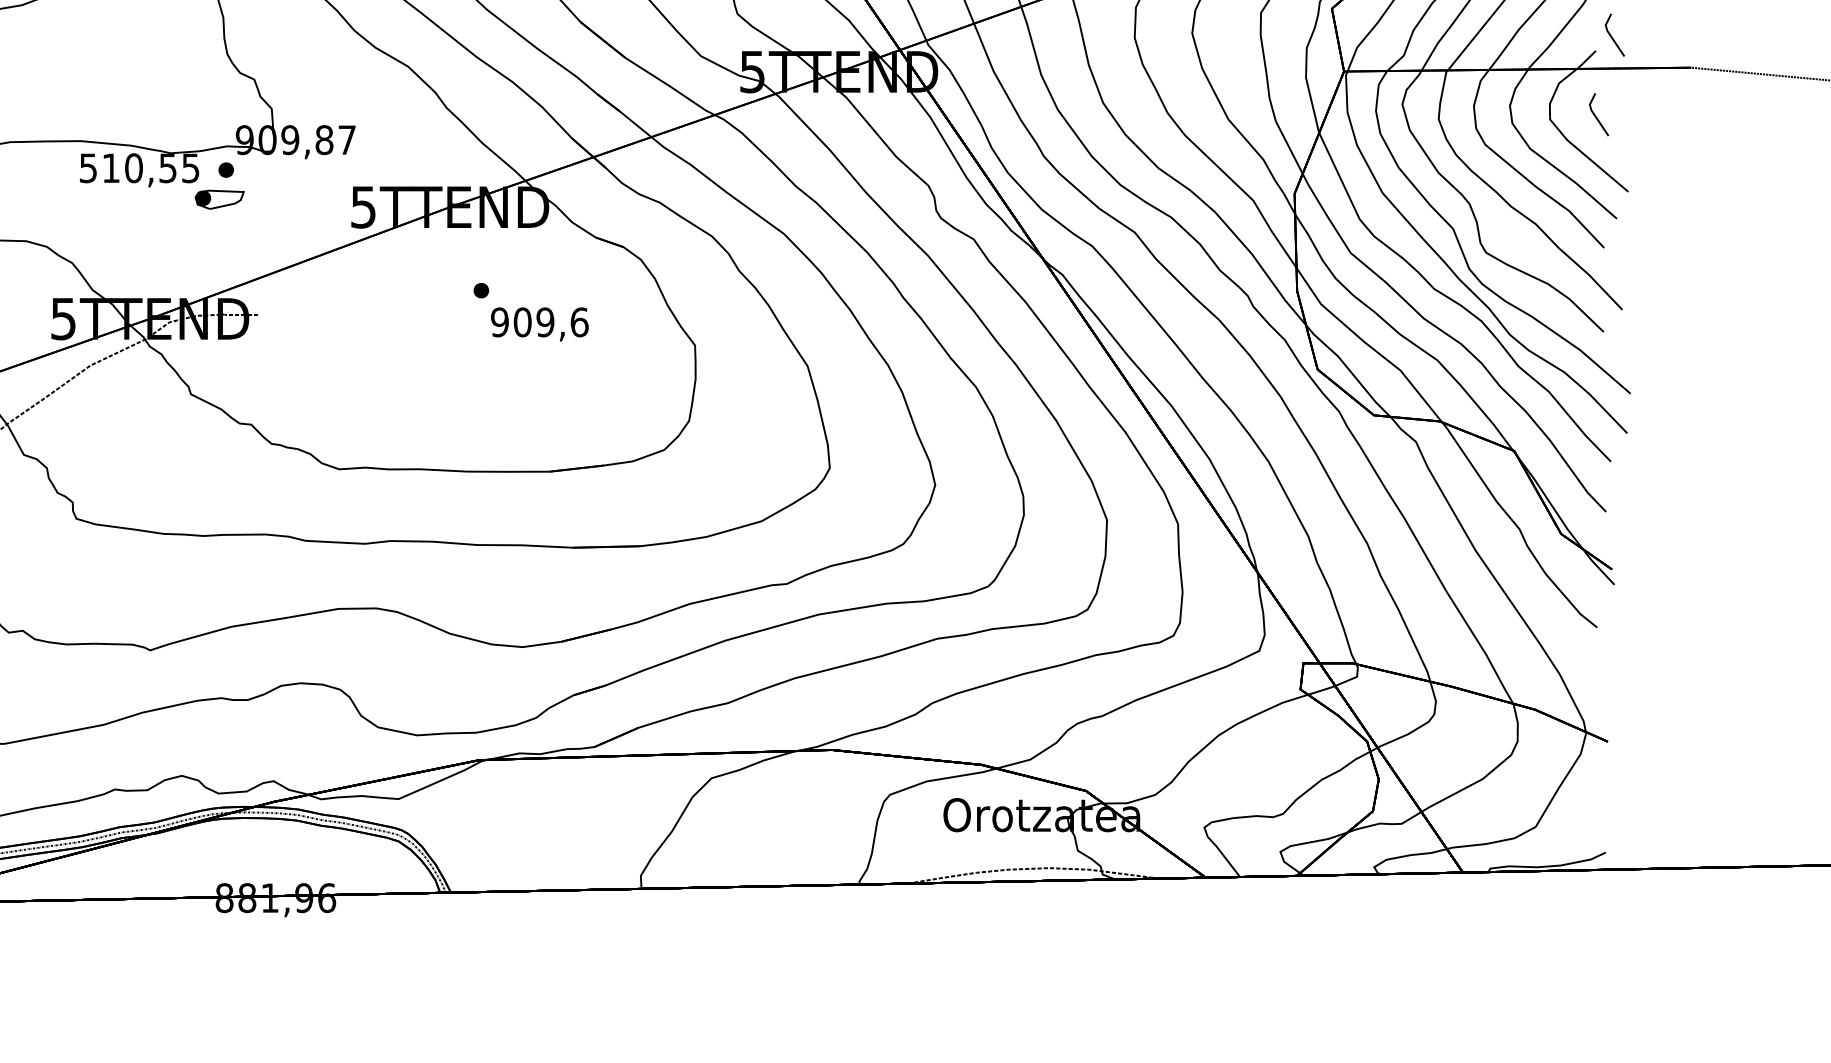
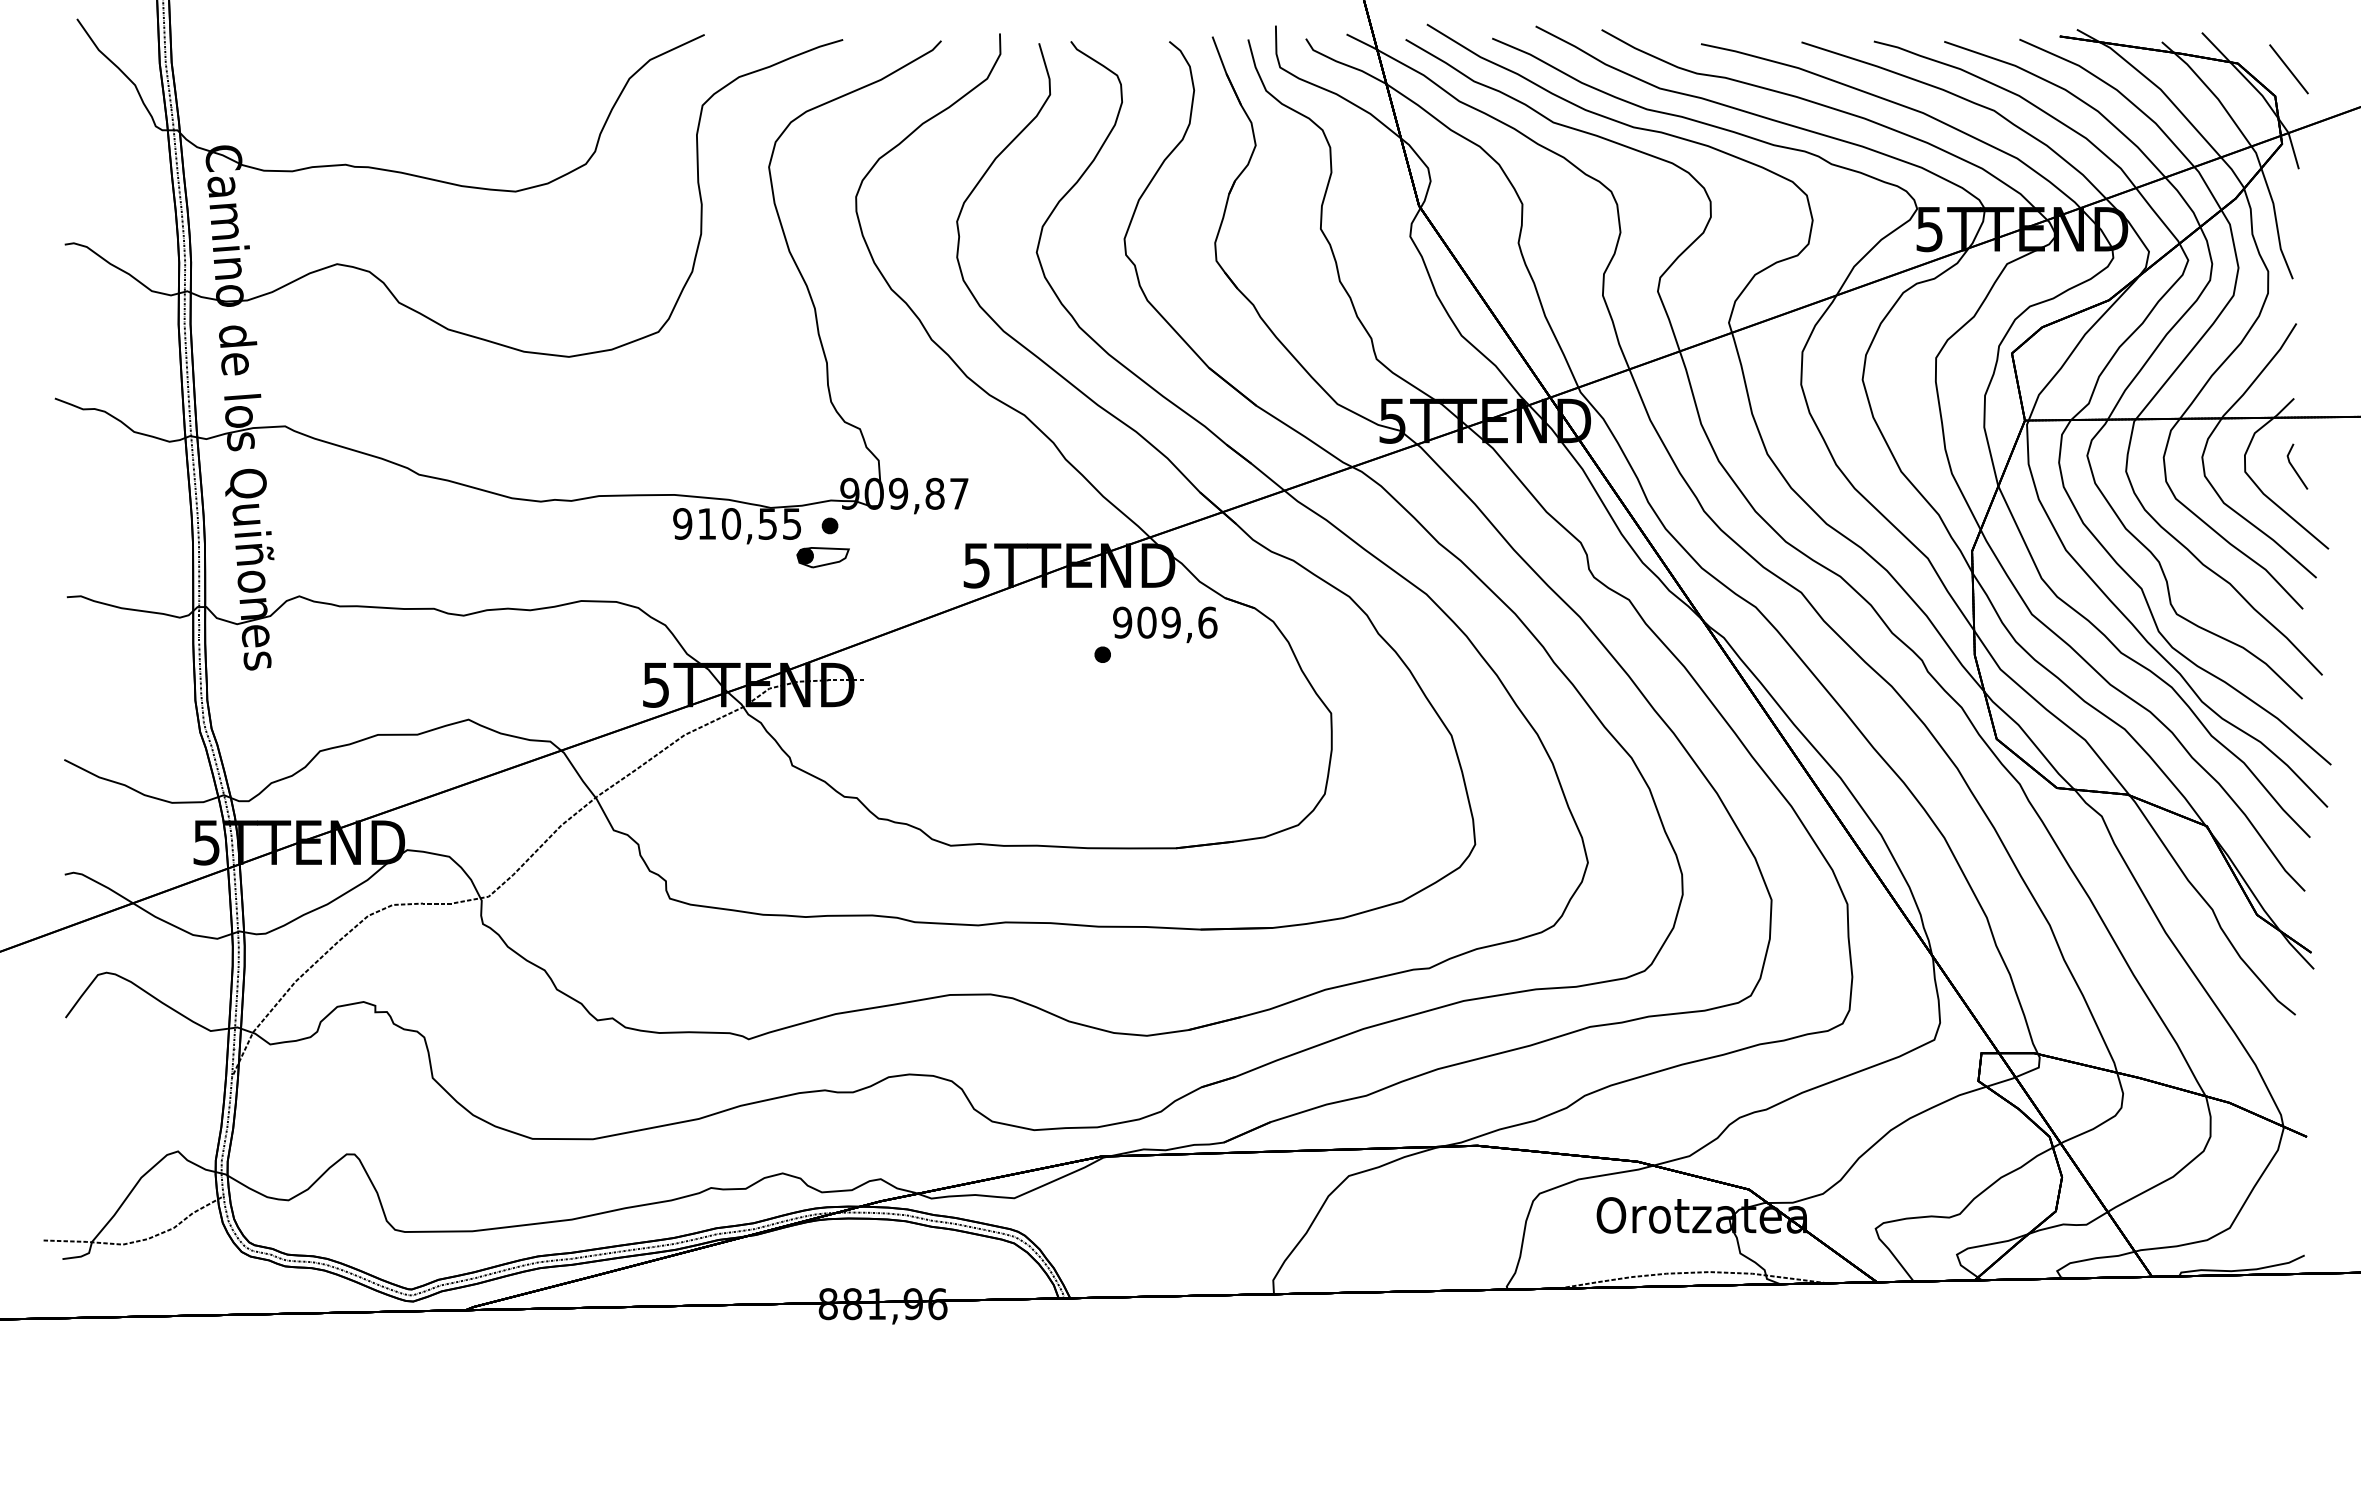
line: (1612, 35) -> (2311, 382), removed
text: (88, 167) -> (682, 523), 510,55 -> 910,55
text: (540, 324) -> (1165, 624), moved

